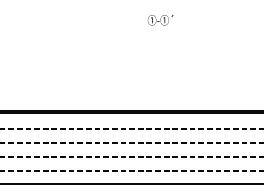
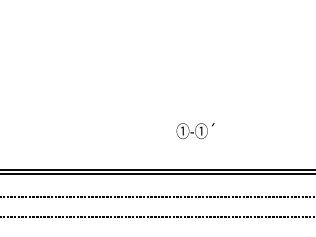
text: (160, 20) -> (195, 131), moved

